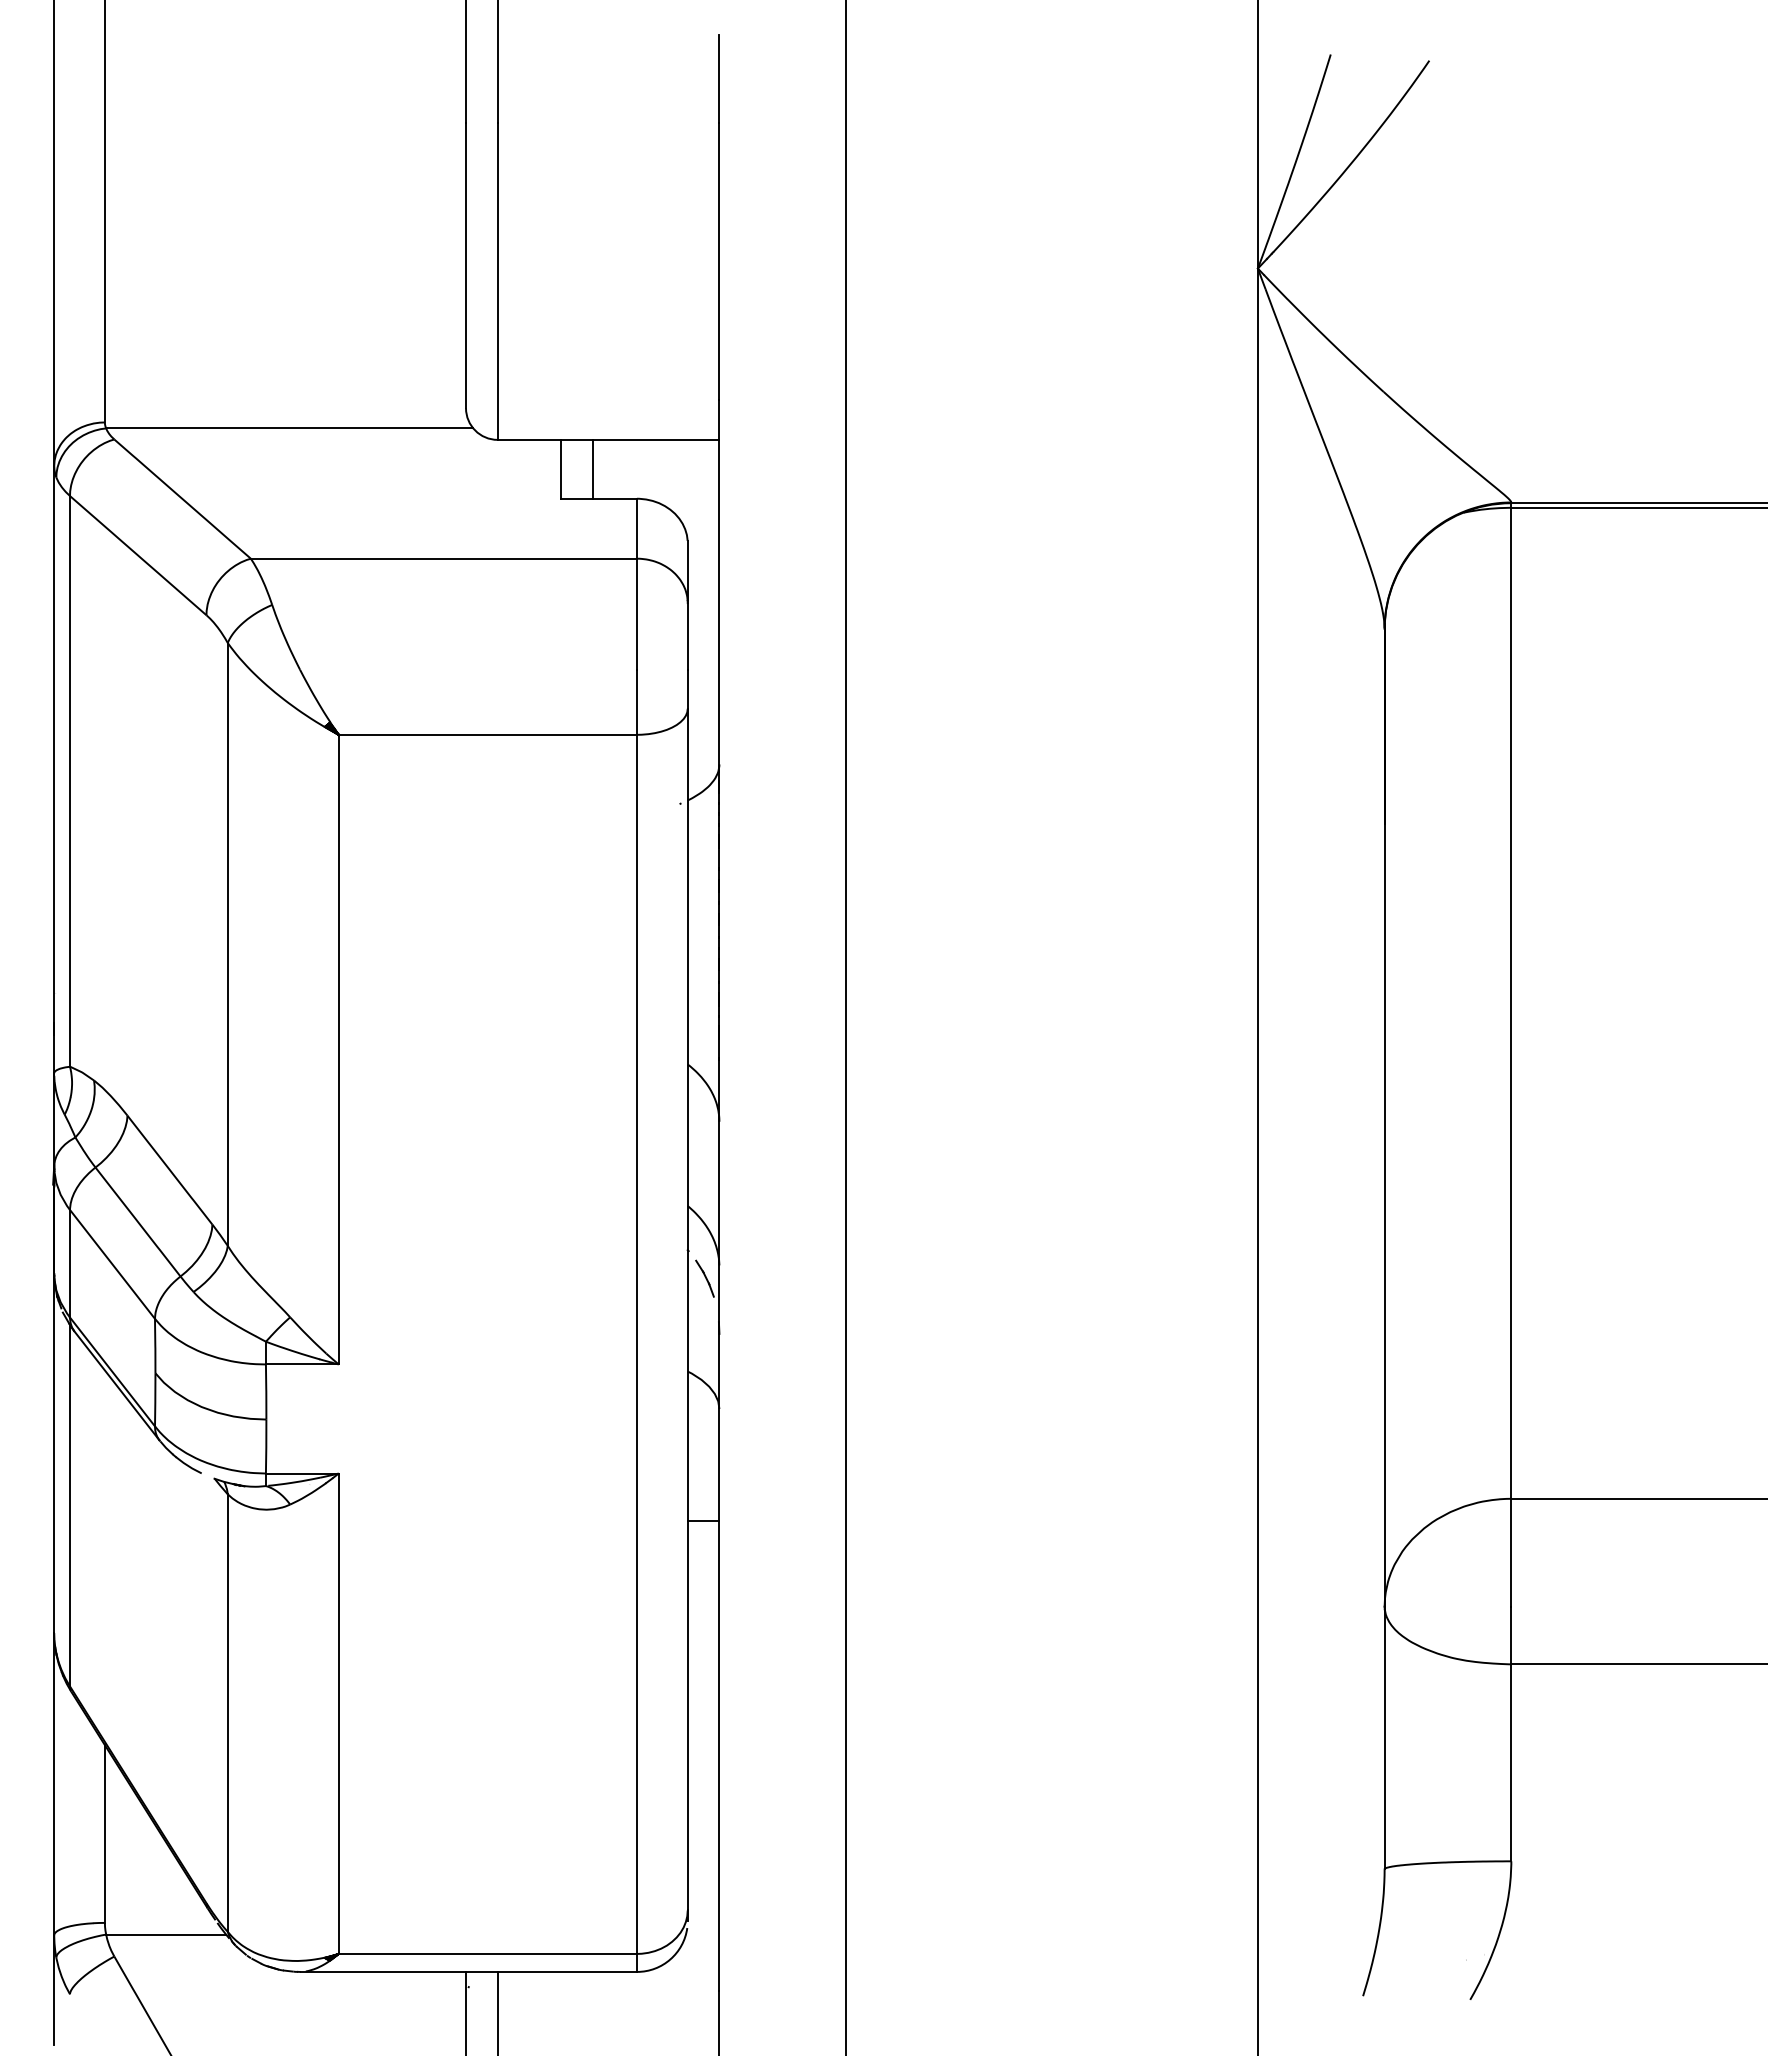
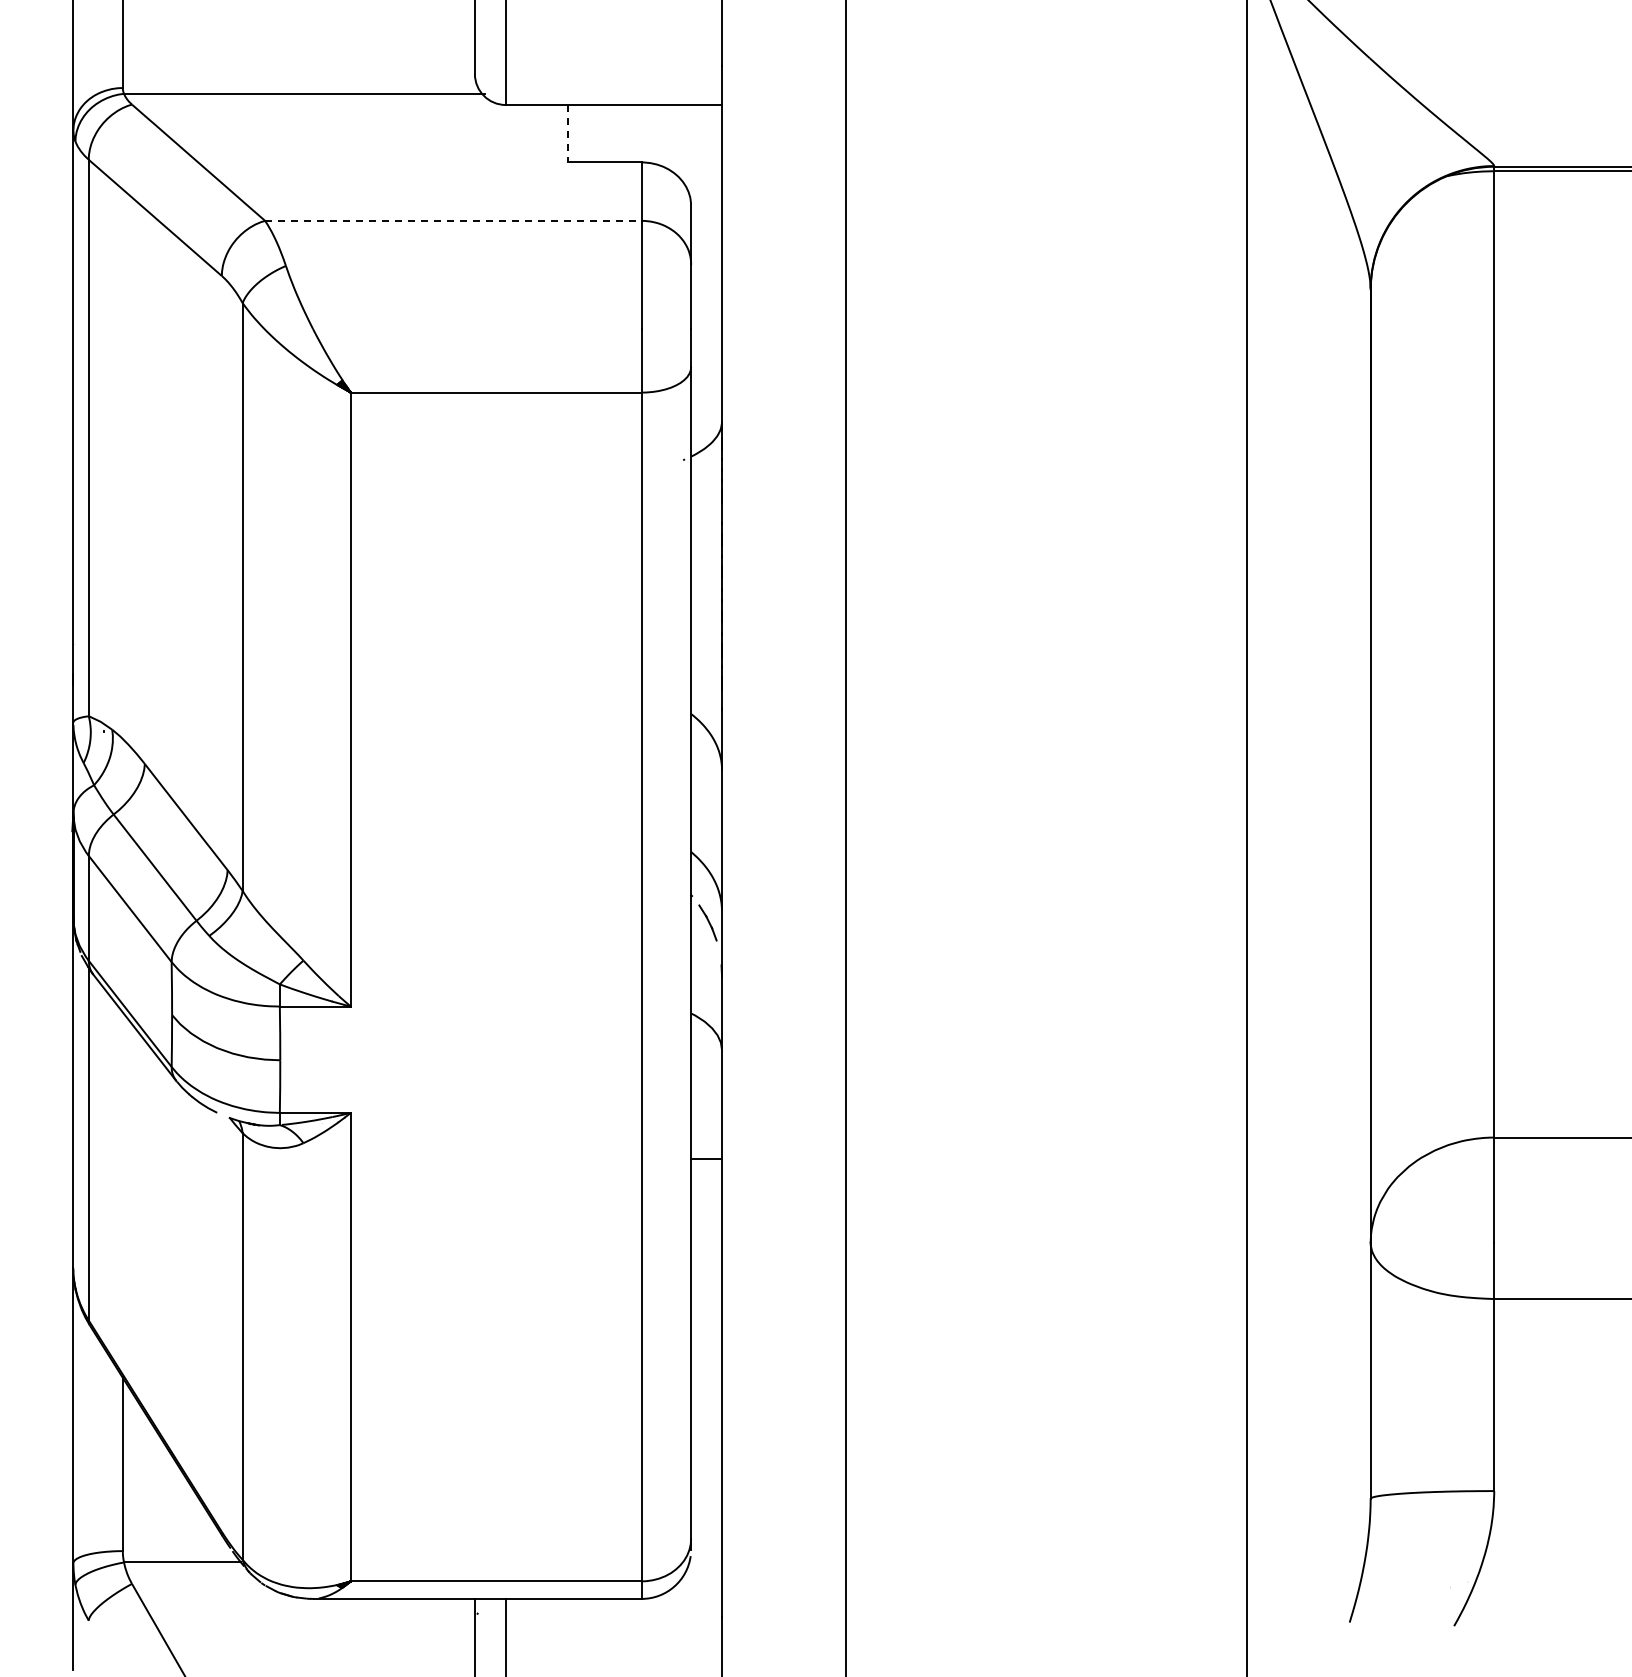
line: (592, 468) -> (598, 132), removed
line: (561, 469) -> (568, 133), solid -> dashed
line: (444, 558) -> (453, 220), solid -> dashed

